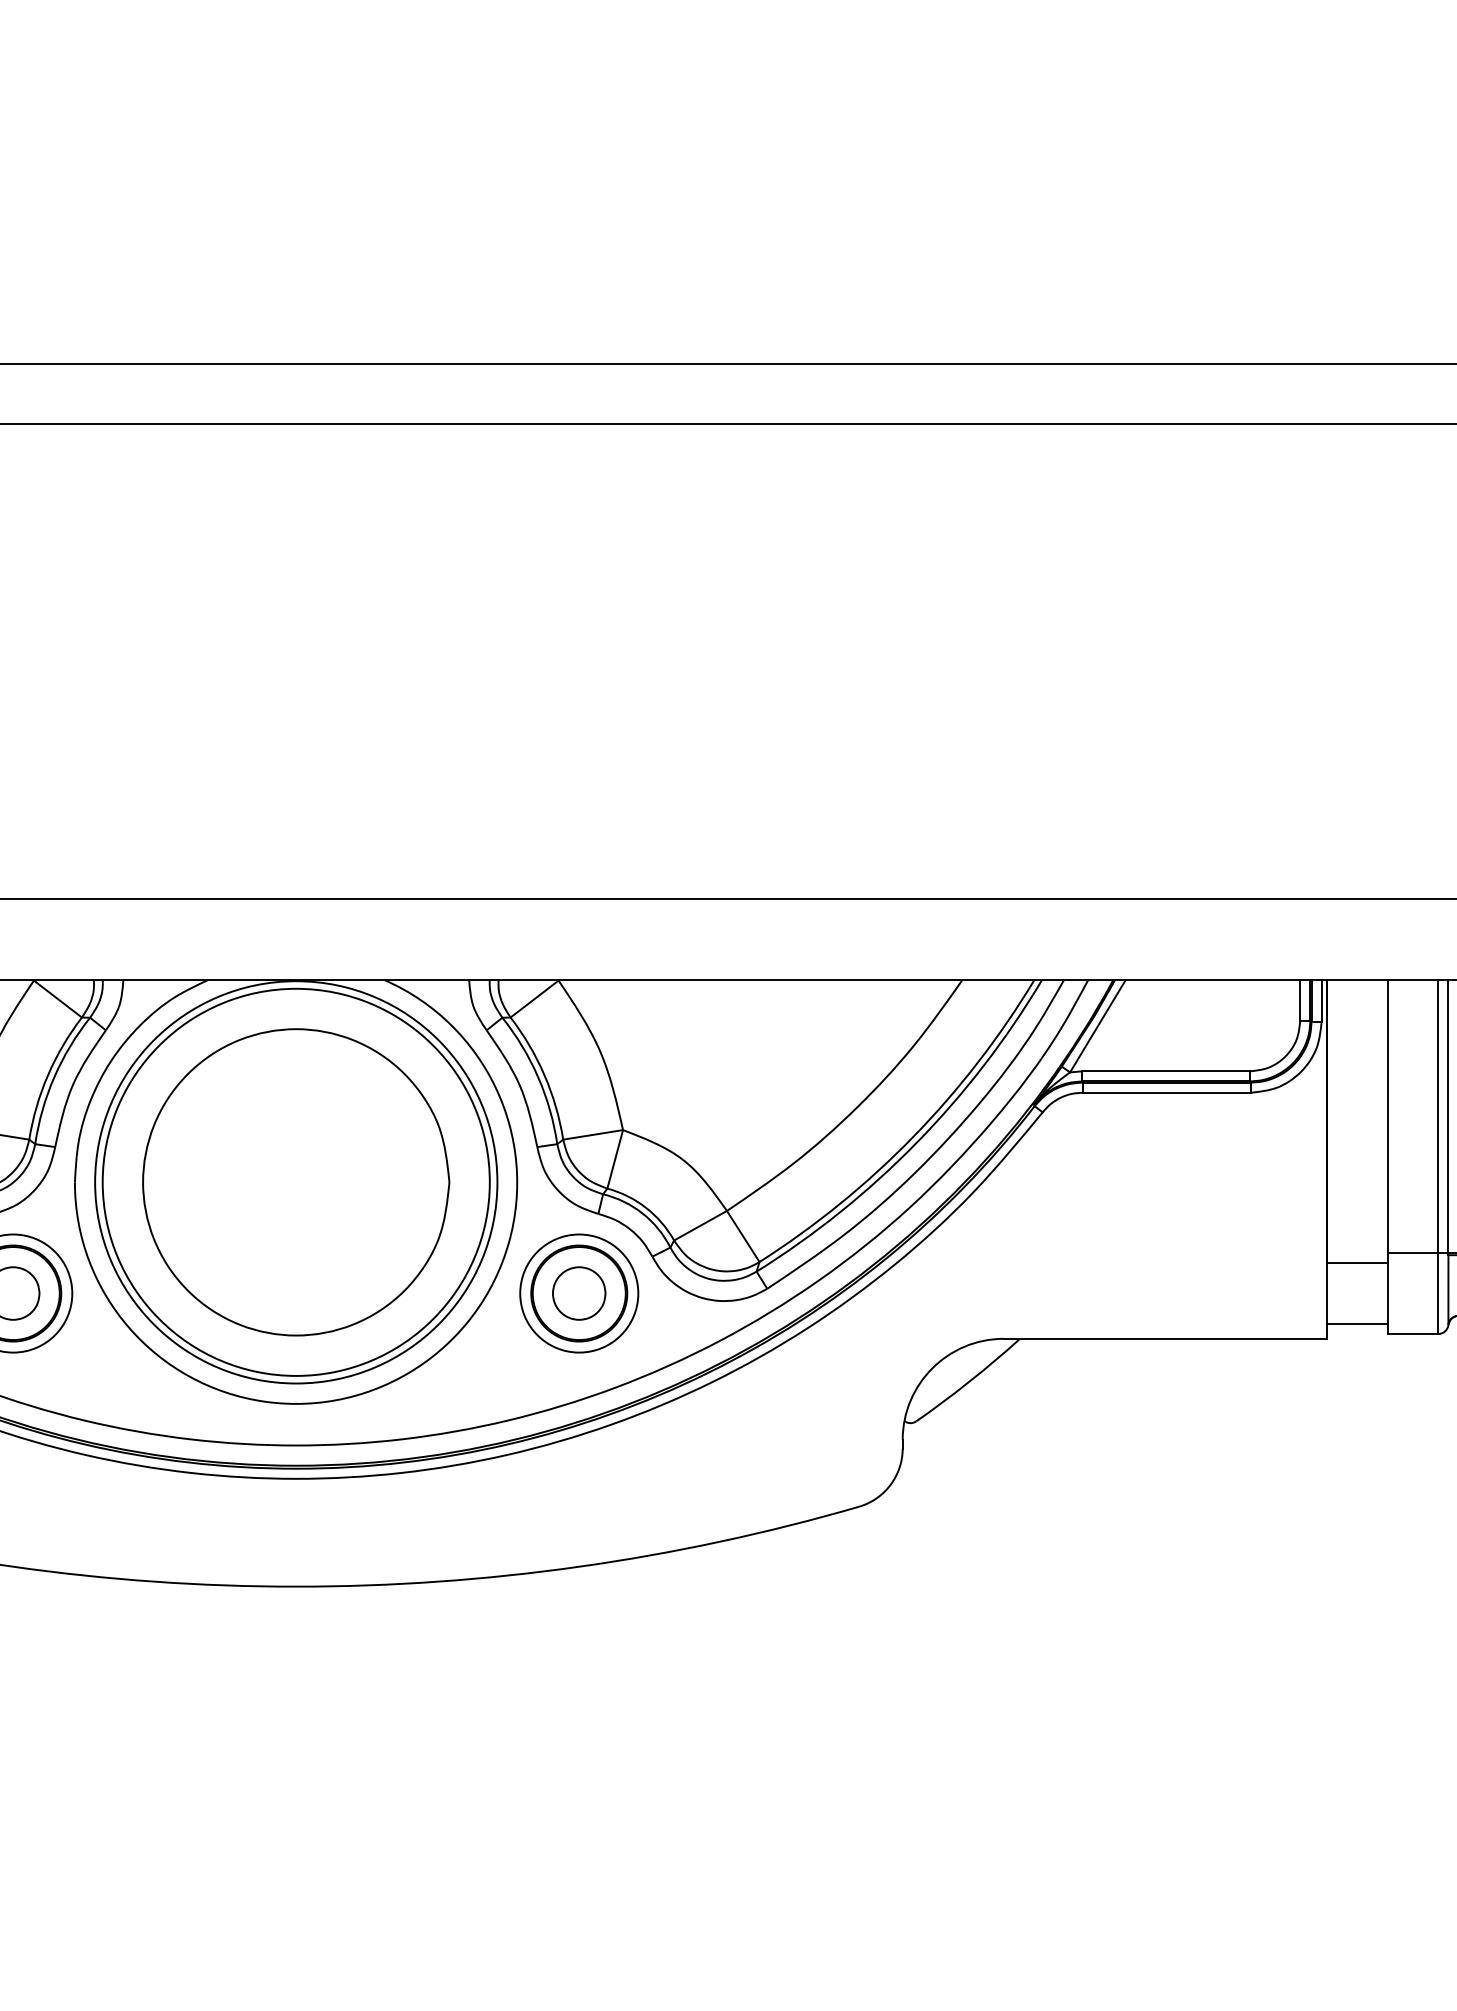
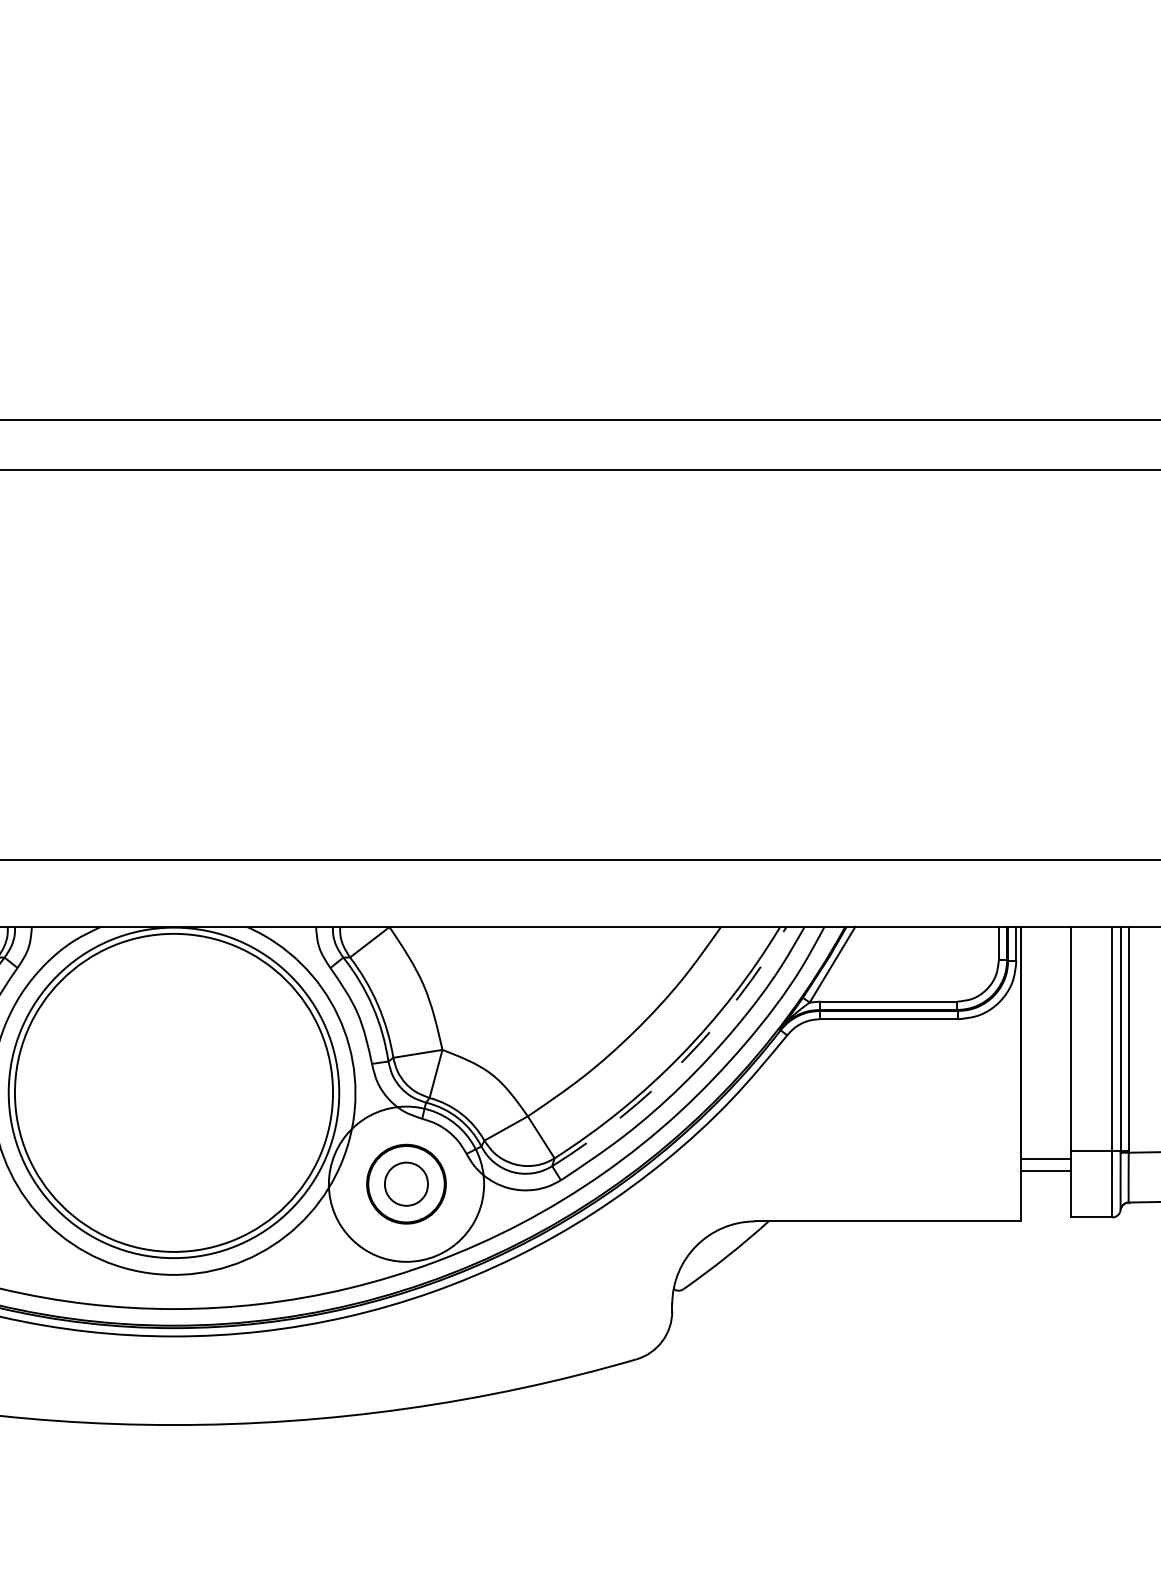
arc: (916, 1142) -> (683, 1060), solid -> dashed
part: (296, 1182) -> (174, 1092), removed
circle: (579, 1293) -> (406, 1184), size x1.6
line: (1357, 1323) -> (1045, 1170), moved

